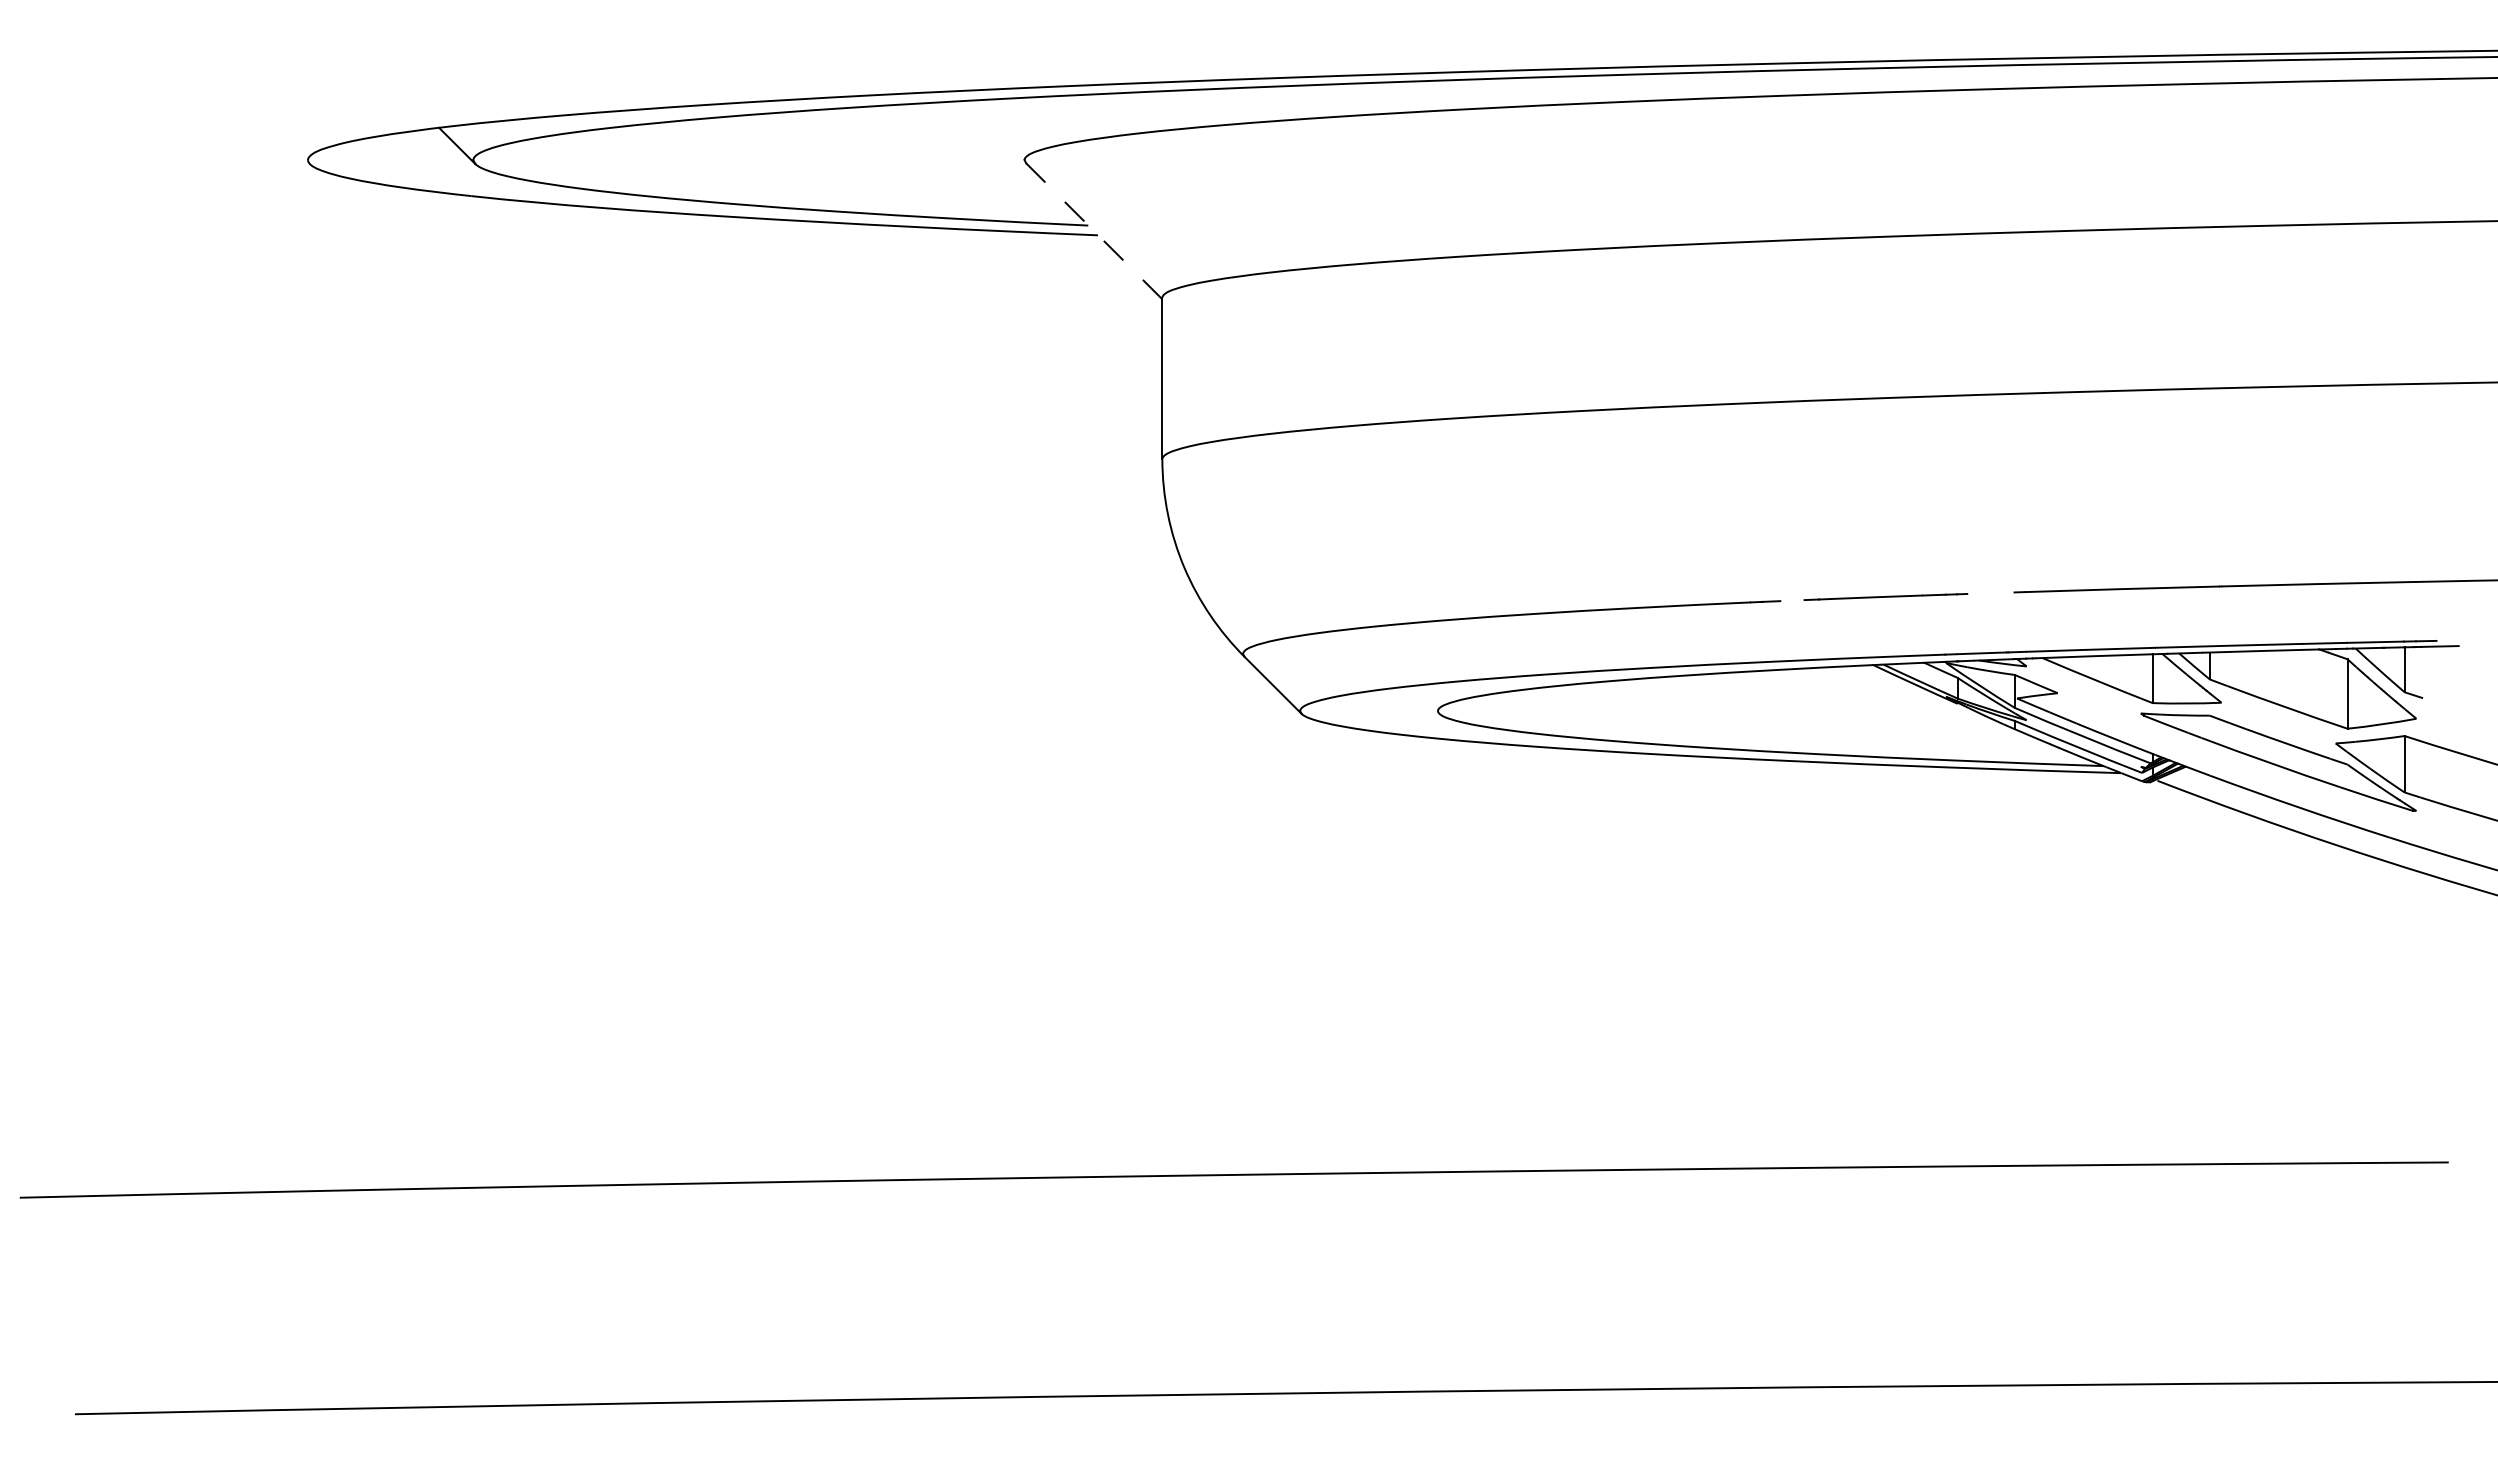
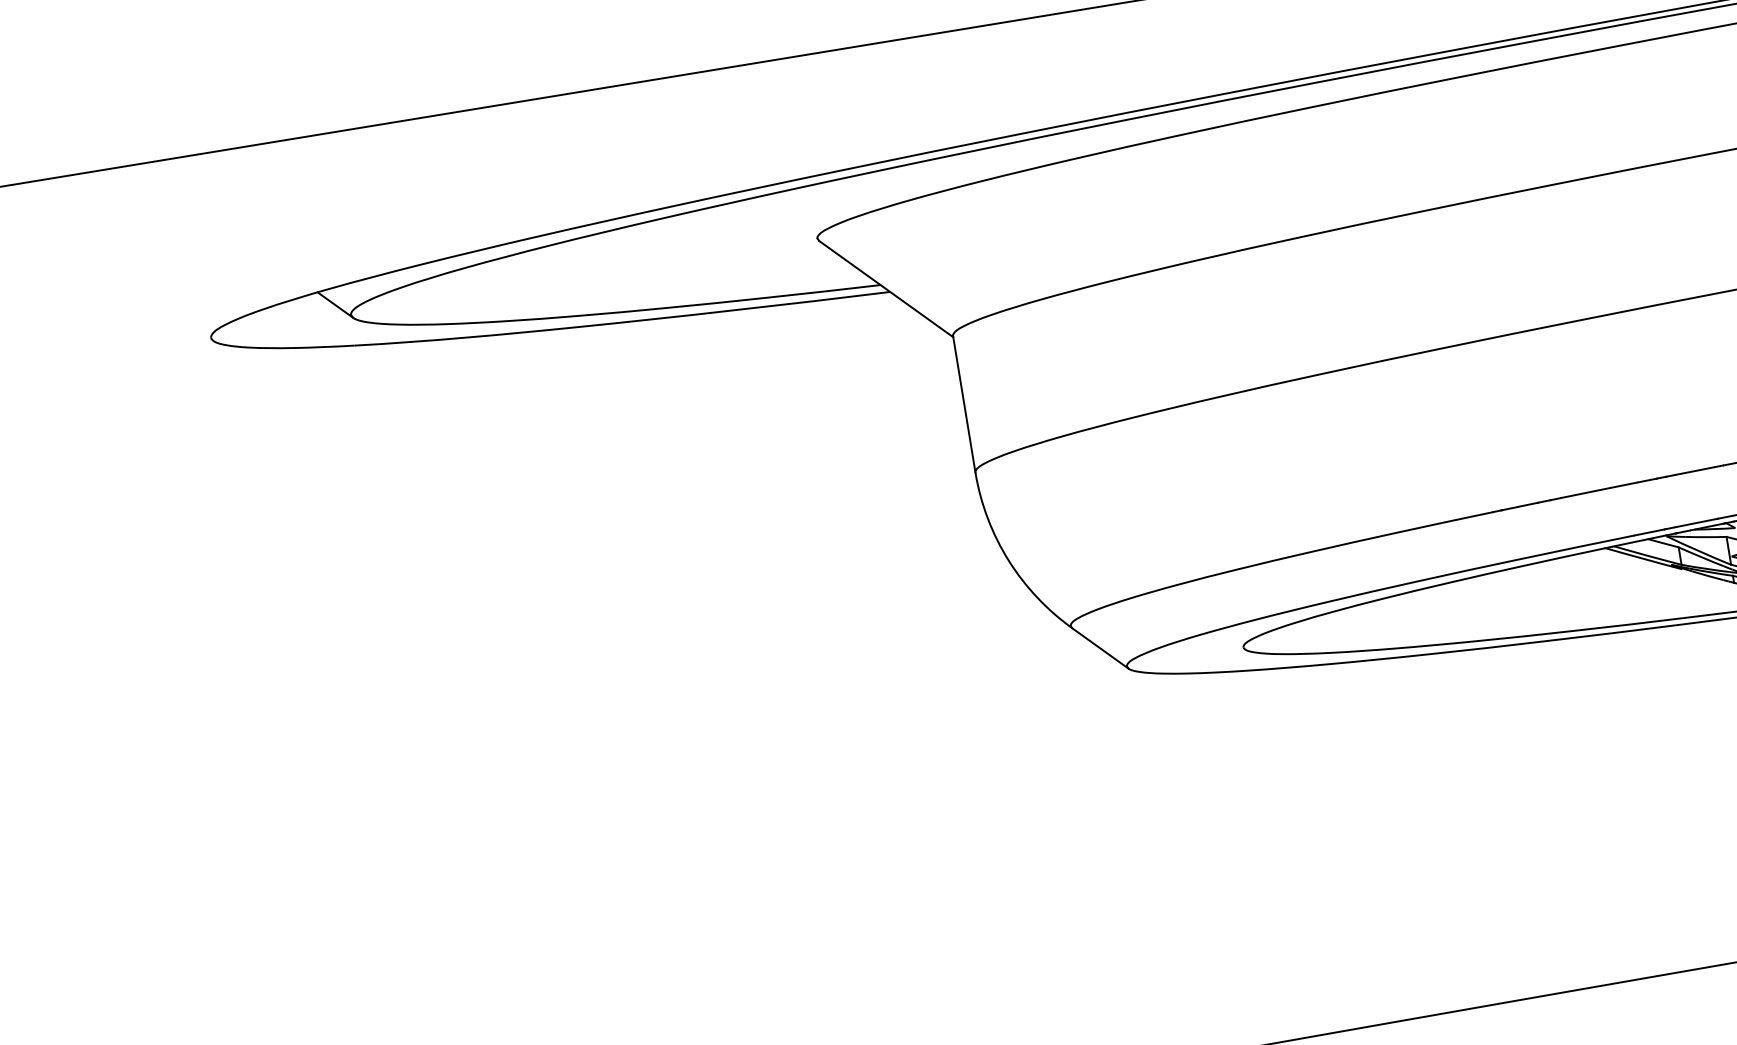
line: (1093, 230) -> (885, 288), dashed -> solid
line: (1990, 592) -> (1694, 470), added
line: (1792, 600) -> (1528, 504), added

